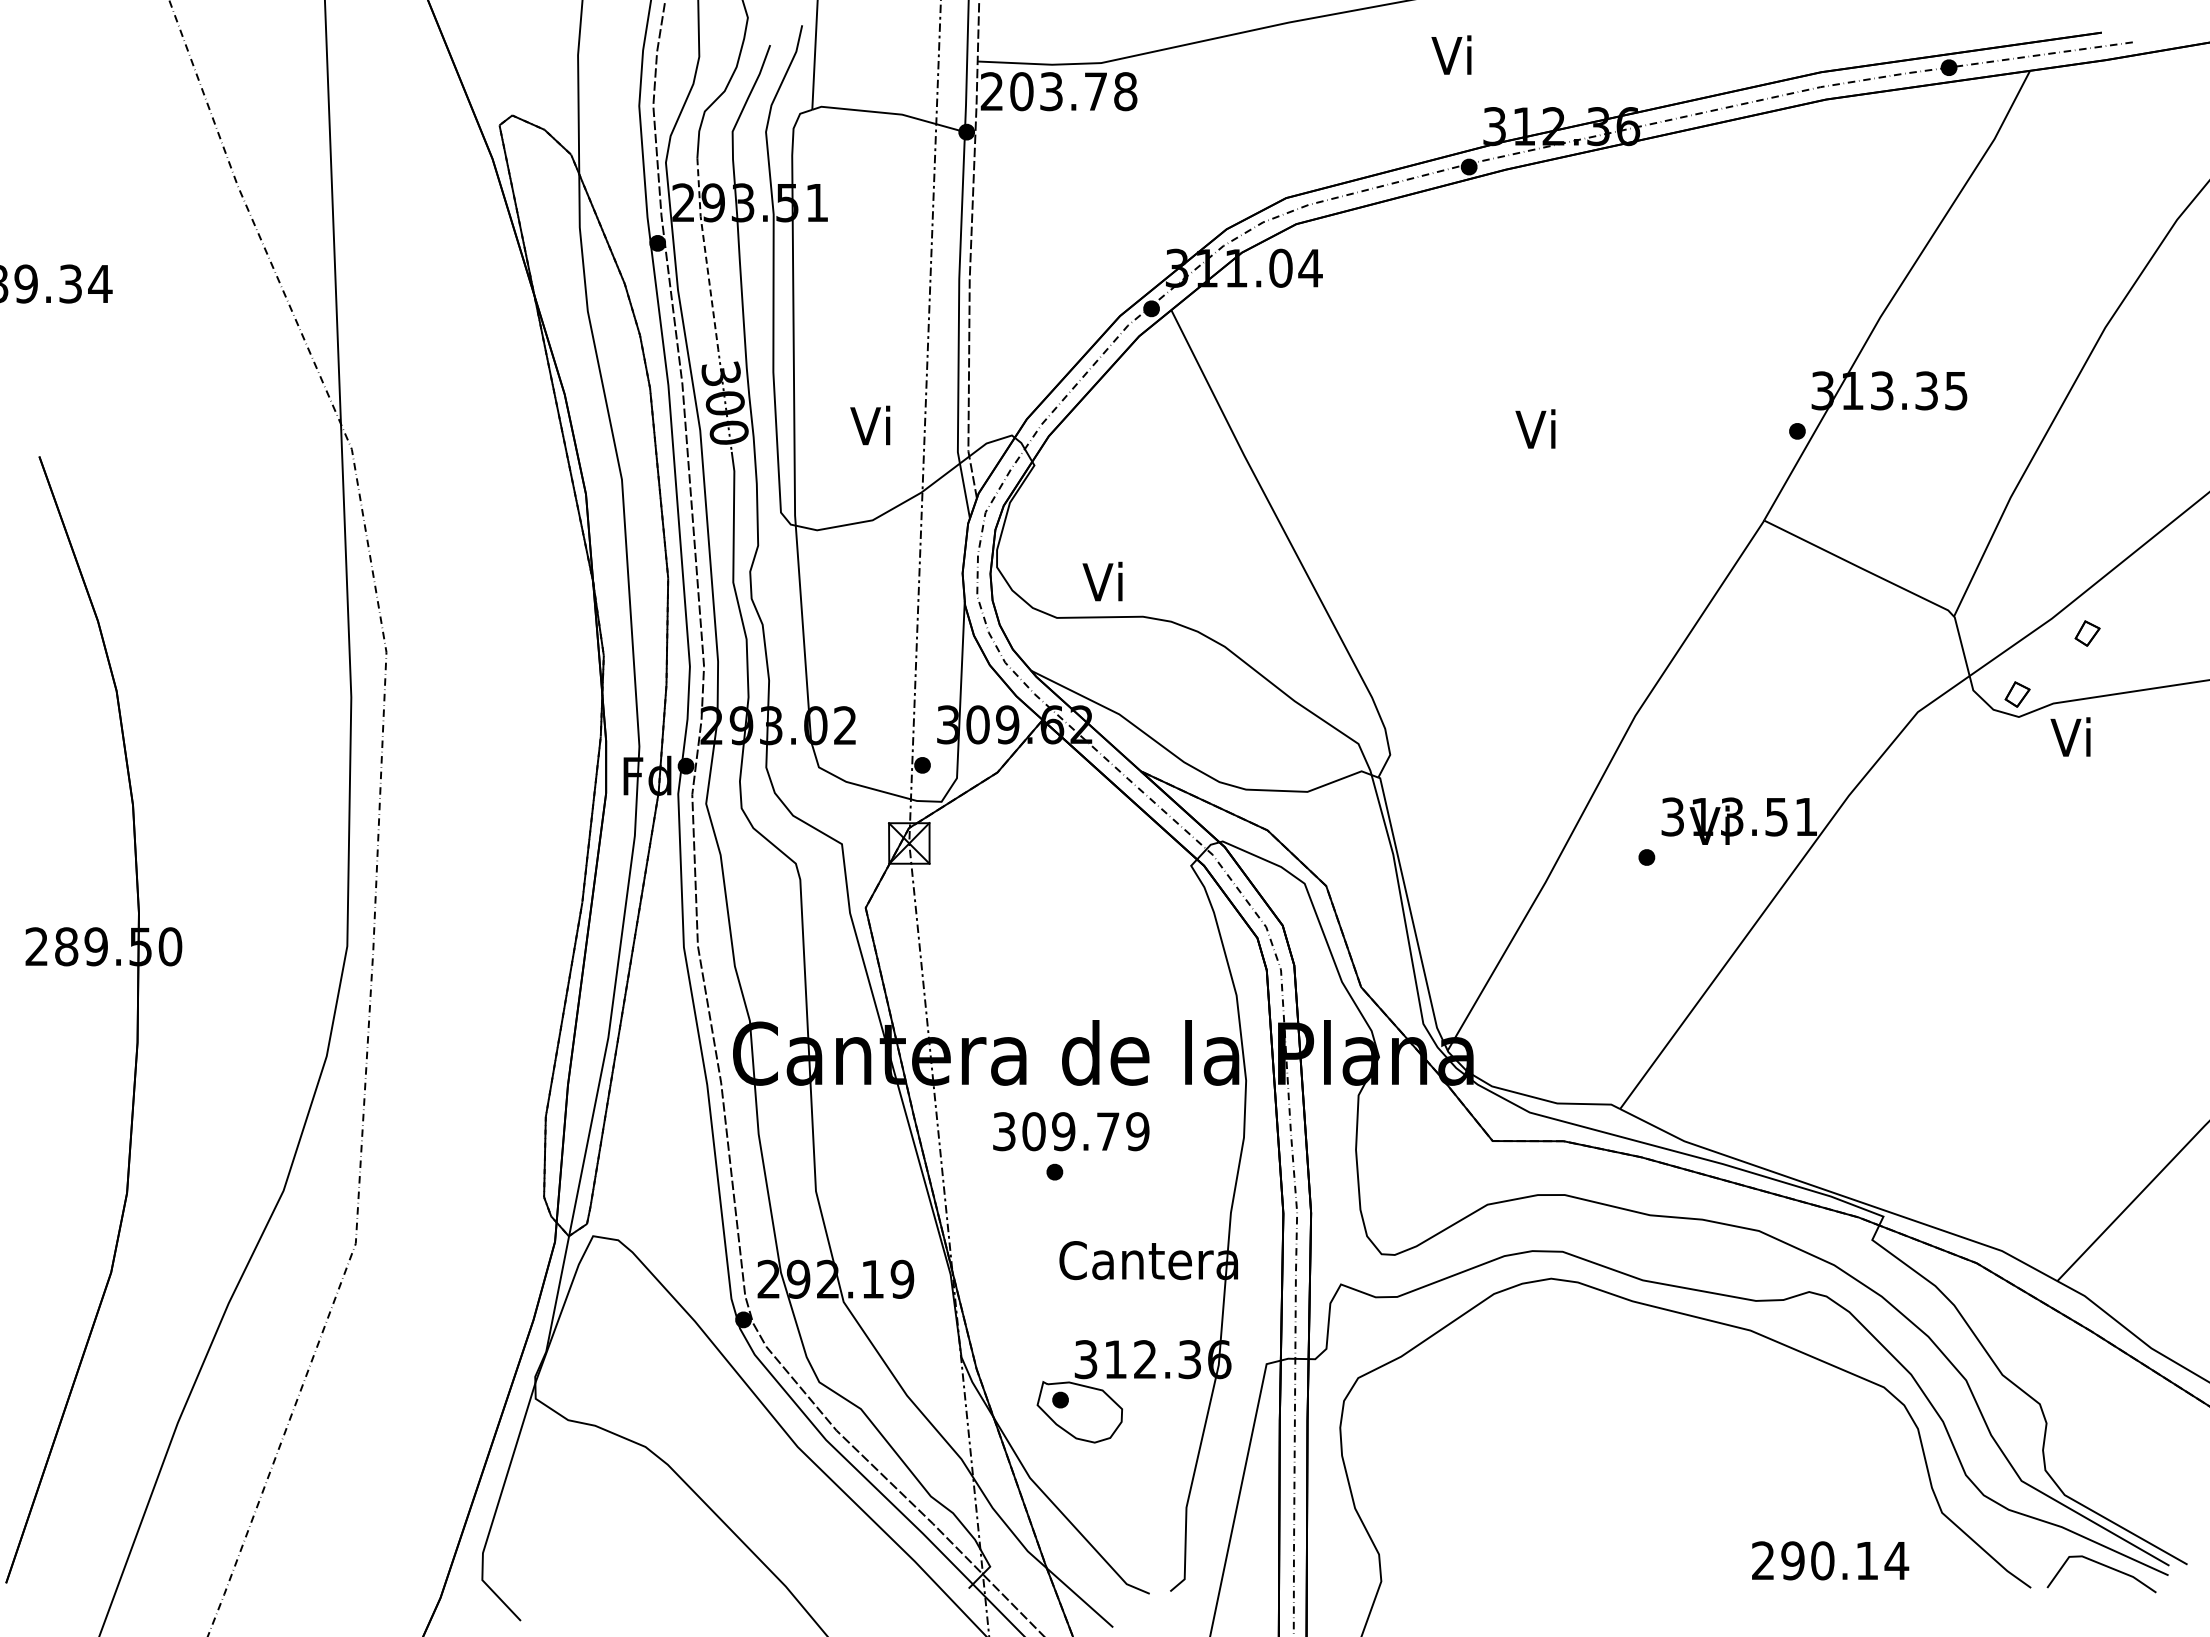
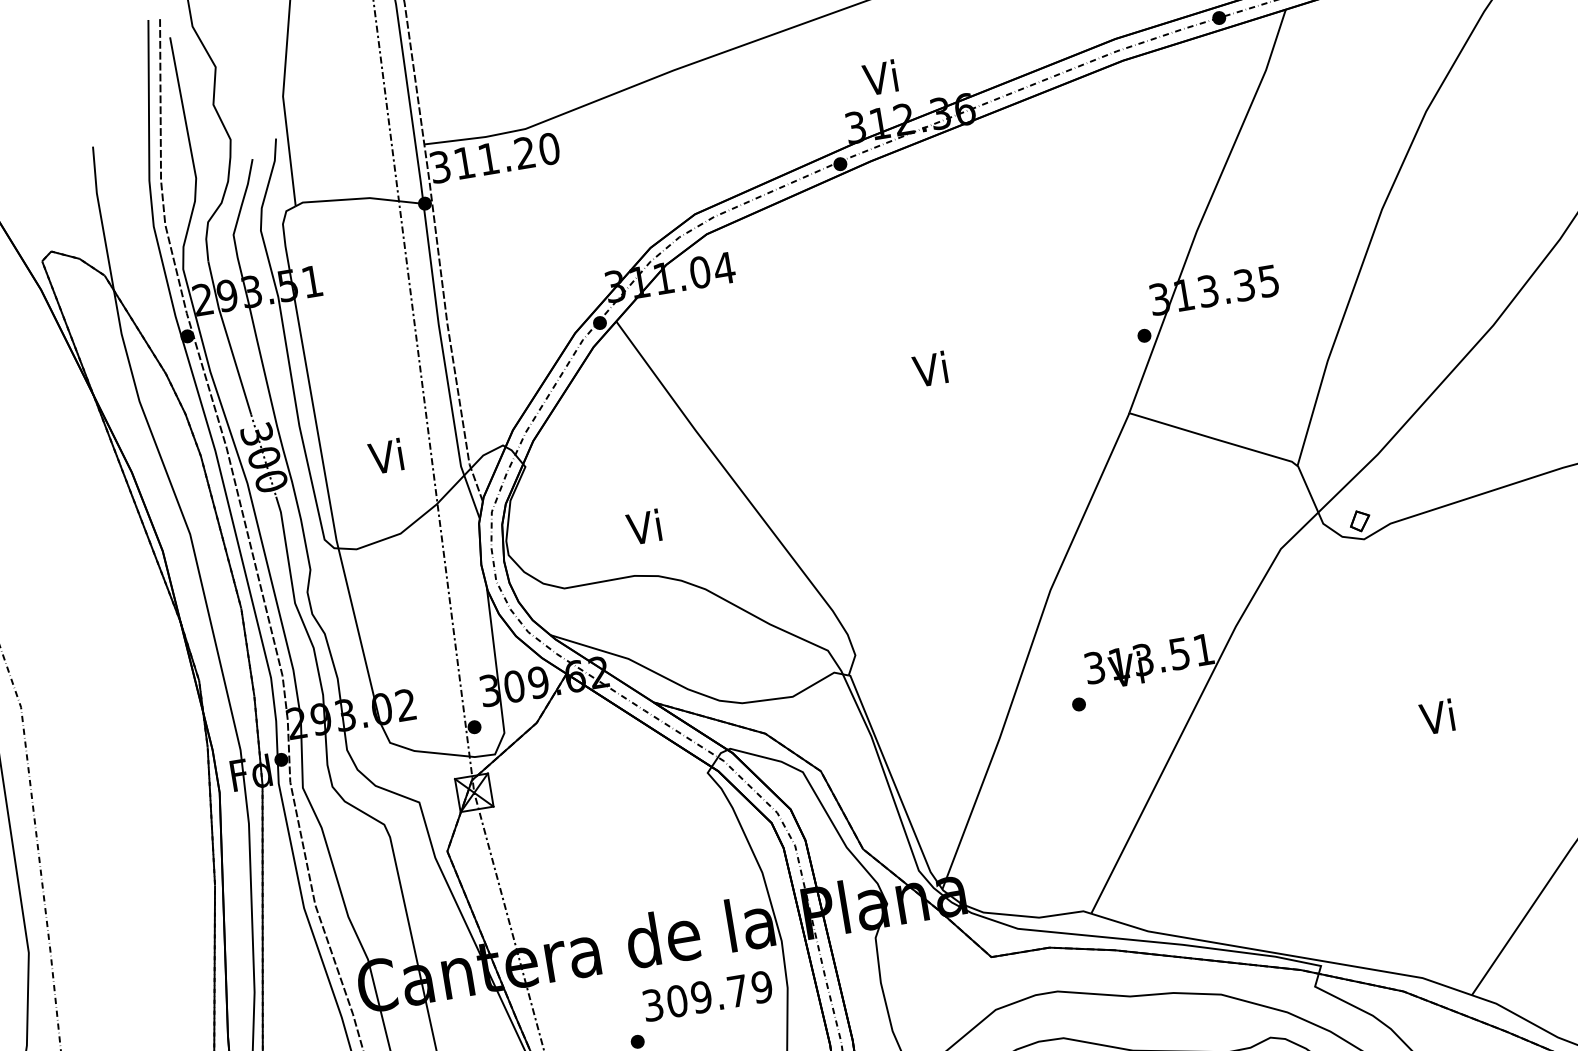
text: (1451, 54) -> (880, 77), moved
text: (1058, 91) -> (494, 158), 203.78 -> 311.20
line: (705, 253) -> (227, 338), dashed -> solid
text: (1102, 581) -> (643, 527), moved
part: (2087, 633) -> (1408, 461), removed
text: (2070, 736) -> (1436, 716), moved
text: (1071, 1131) -> (707, 996), moved

